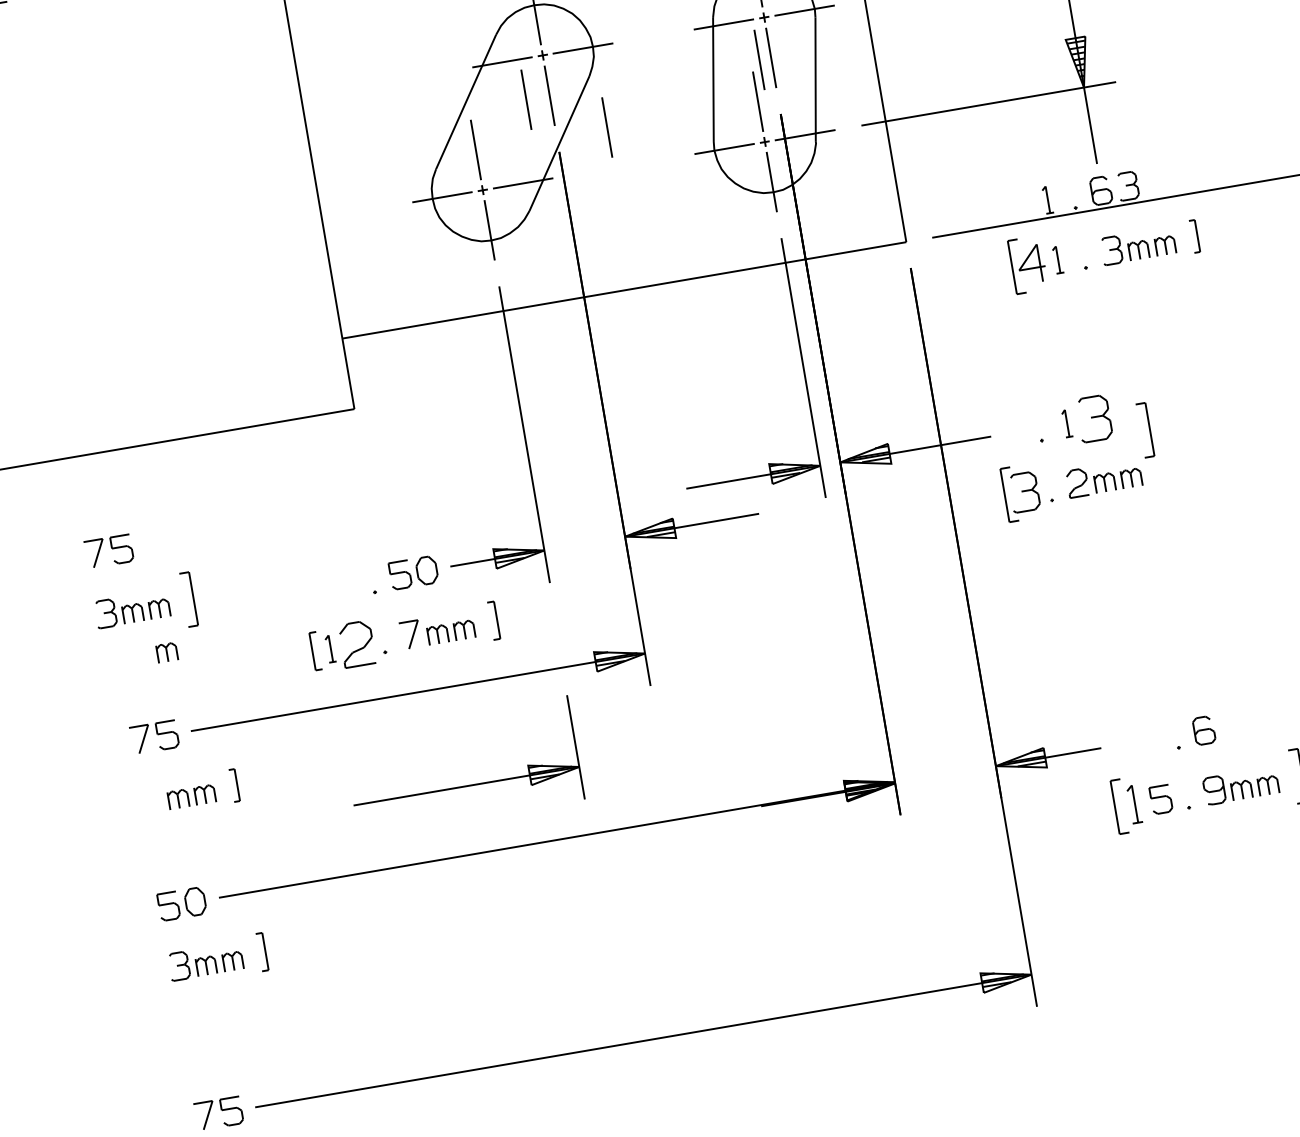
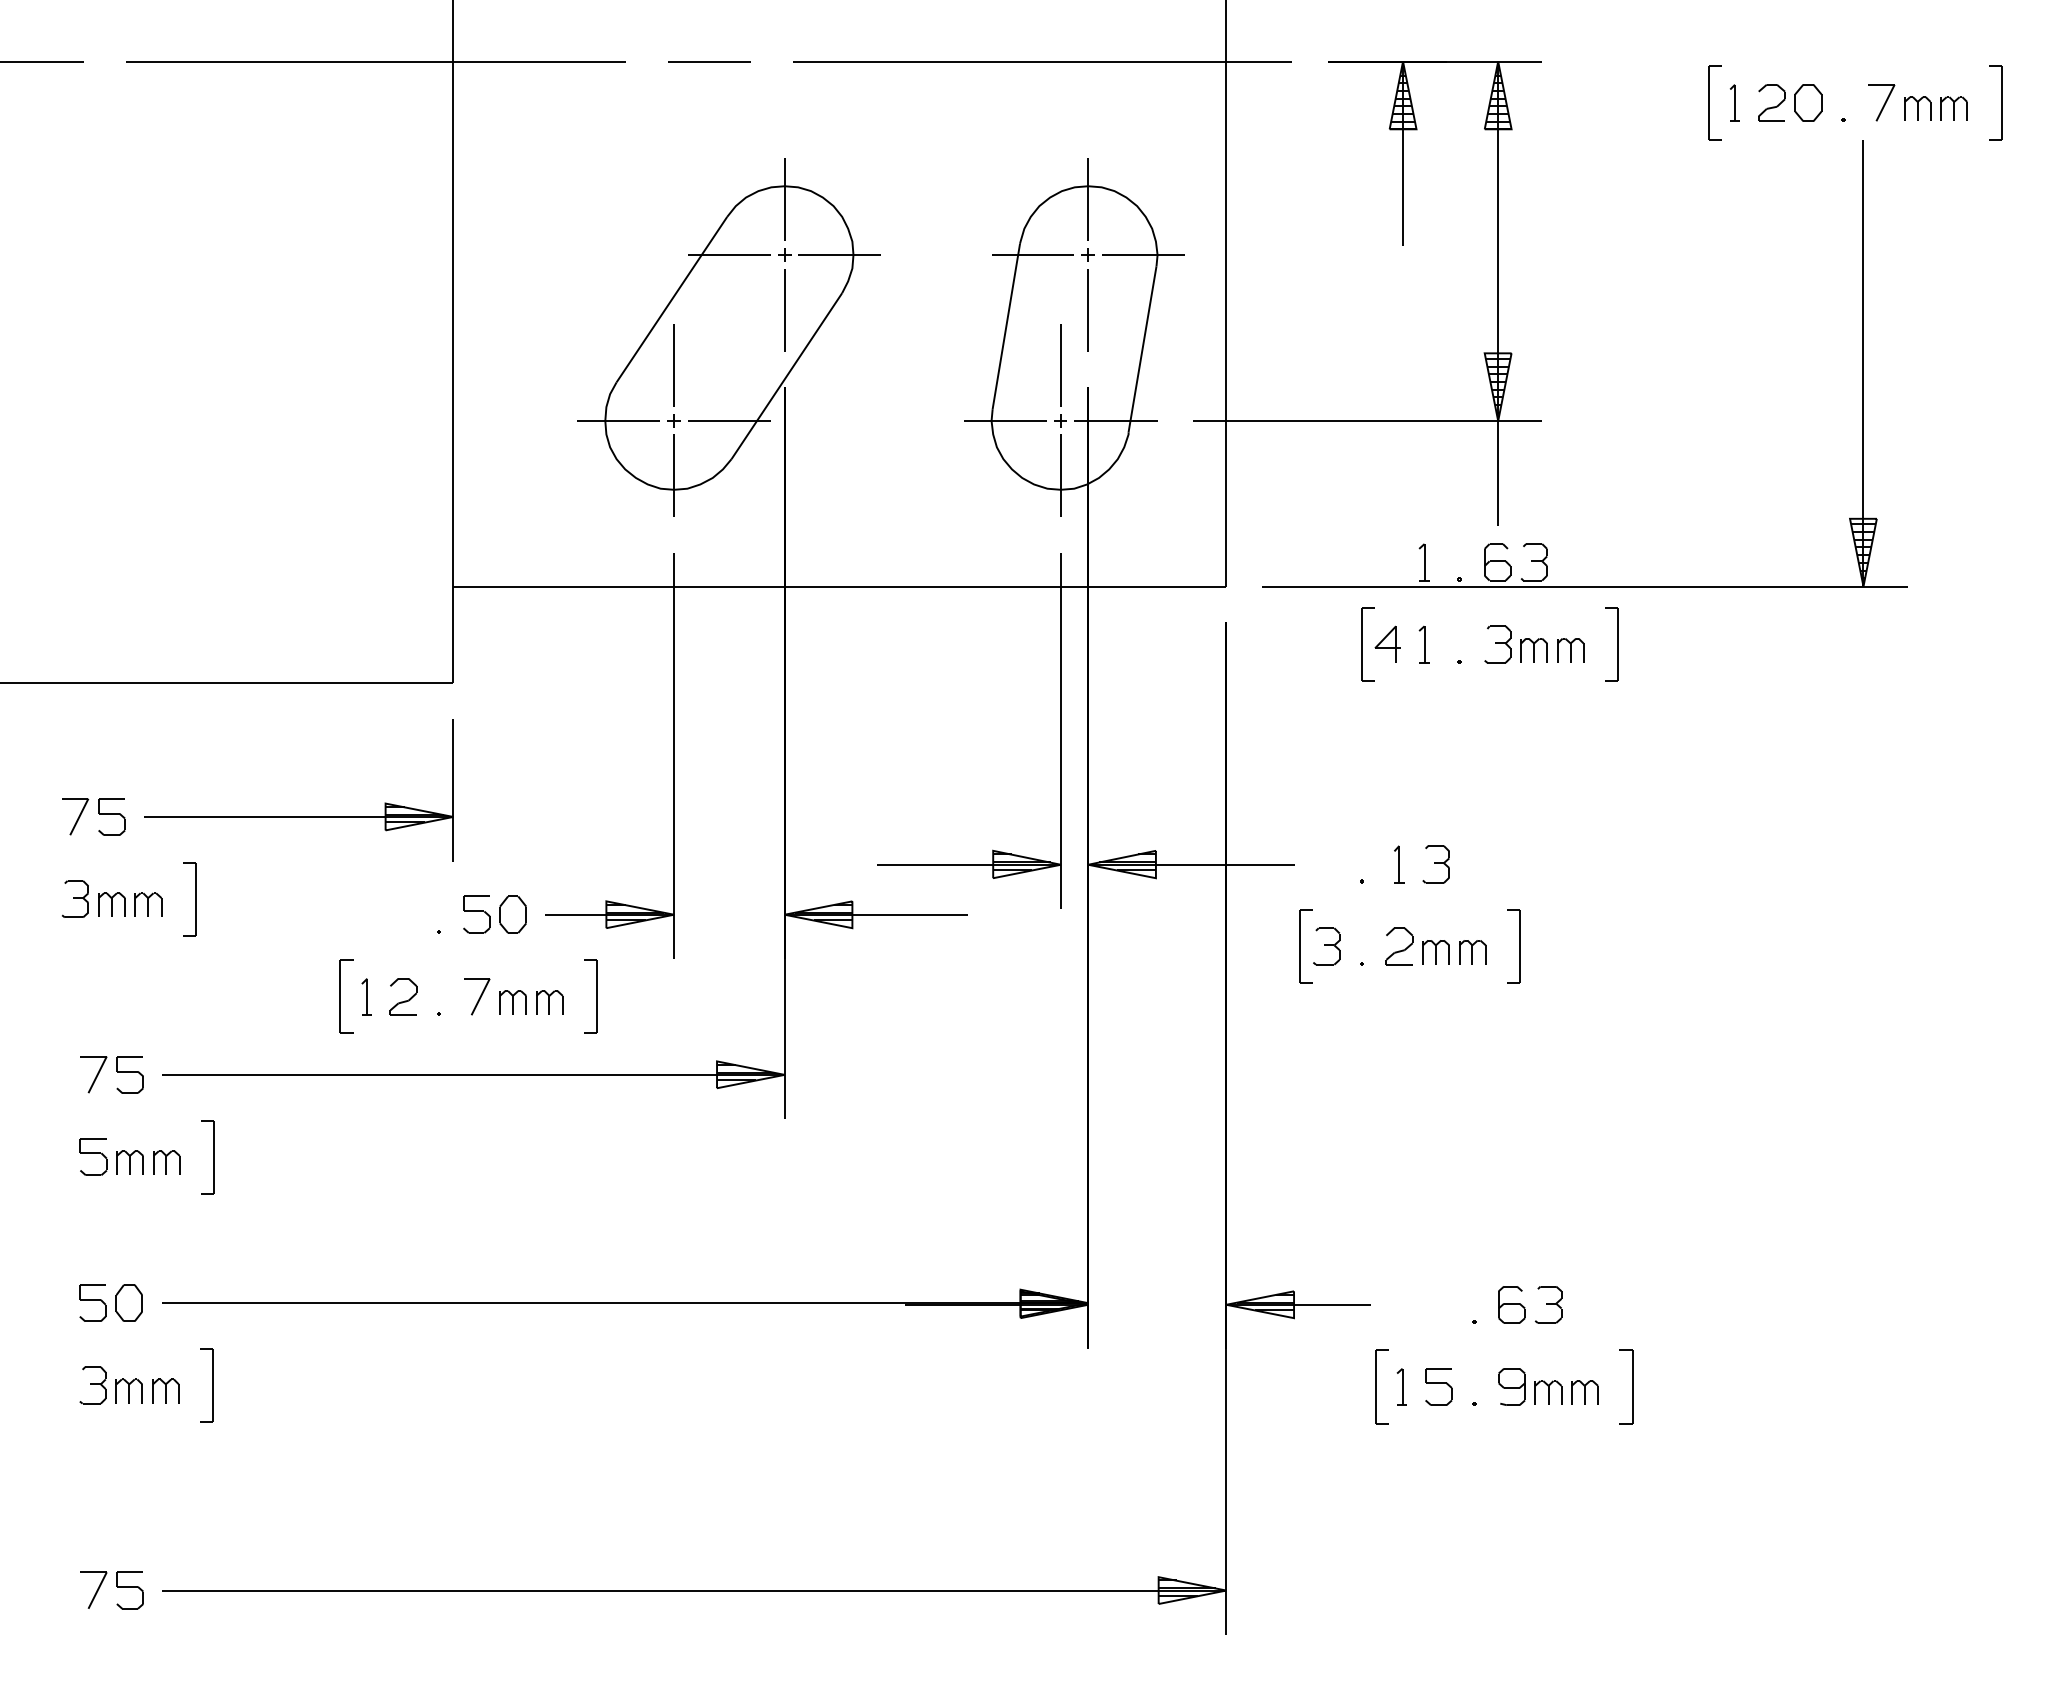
line: (758, 60) -> (1071, 310), removed
line: (526, 99) -> (752, 310), removed
line: (606, 127) -> (853, 365), removed
part: (1194, 236) -> (1611, 644), size x1.67
part: (1031, 263) -> (1387, 643), size x0.71
part: (1093, 418) -> (1435, 864), size x0.62
part: (1145, 430) -> (1513, 946), moved
part: (1024, 492) -> (1326, 946), size x0.71
part: (493, 620) -> (590, 996), size x1.43
part: (357, 643) -> (403, 996), size x0.62
part: (315, 650) -> (346, 996), size x1.43
part: (167, 652) -> (148, 964), removed
part: (1230, 725) -> (1548, 1304), added
part: (234, 785) -> (207, 1157), size x1.67
part: (466, 785) -> (298, 816), moved
part: (150, 799) -> (93, 1156), added
part: (1133, 803) -> (1401, 1386), size x0.71
part: (261, 952) -> (206, 1385), size x1.43

